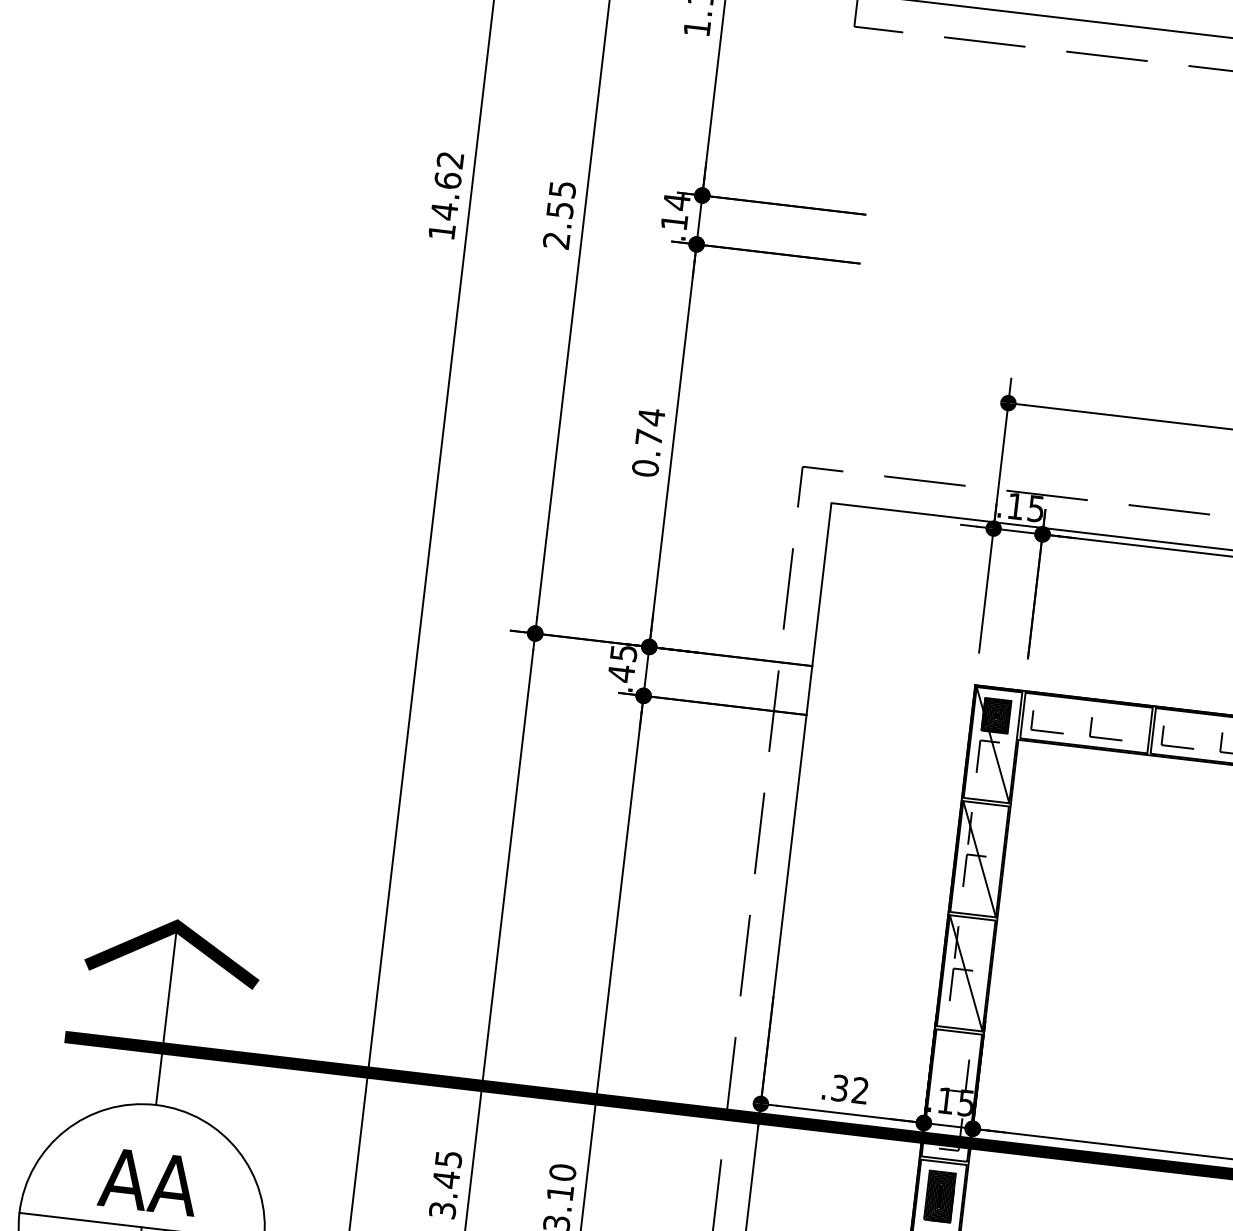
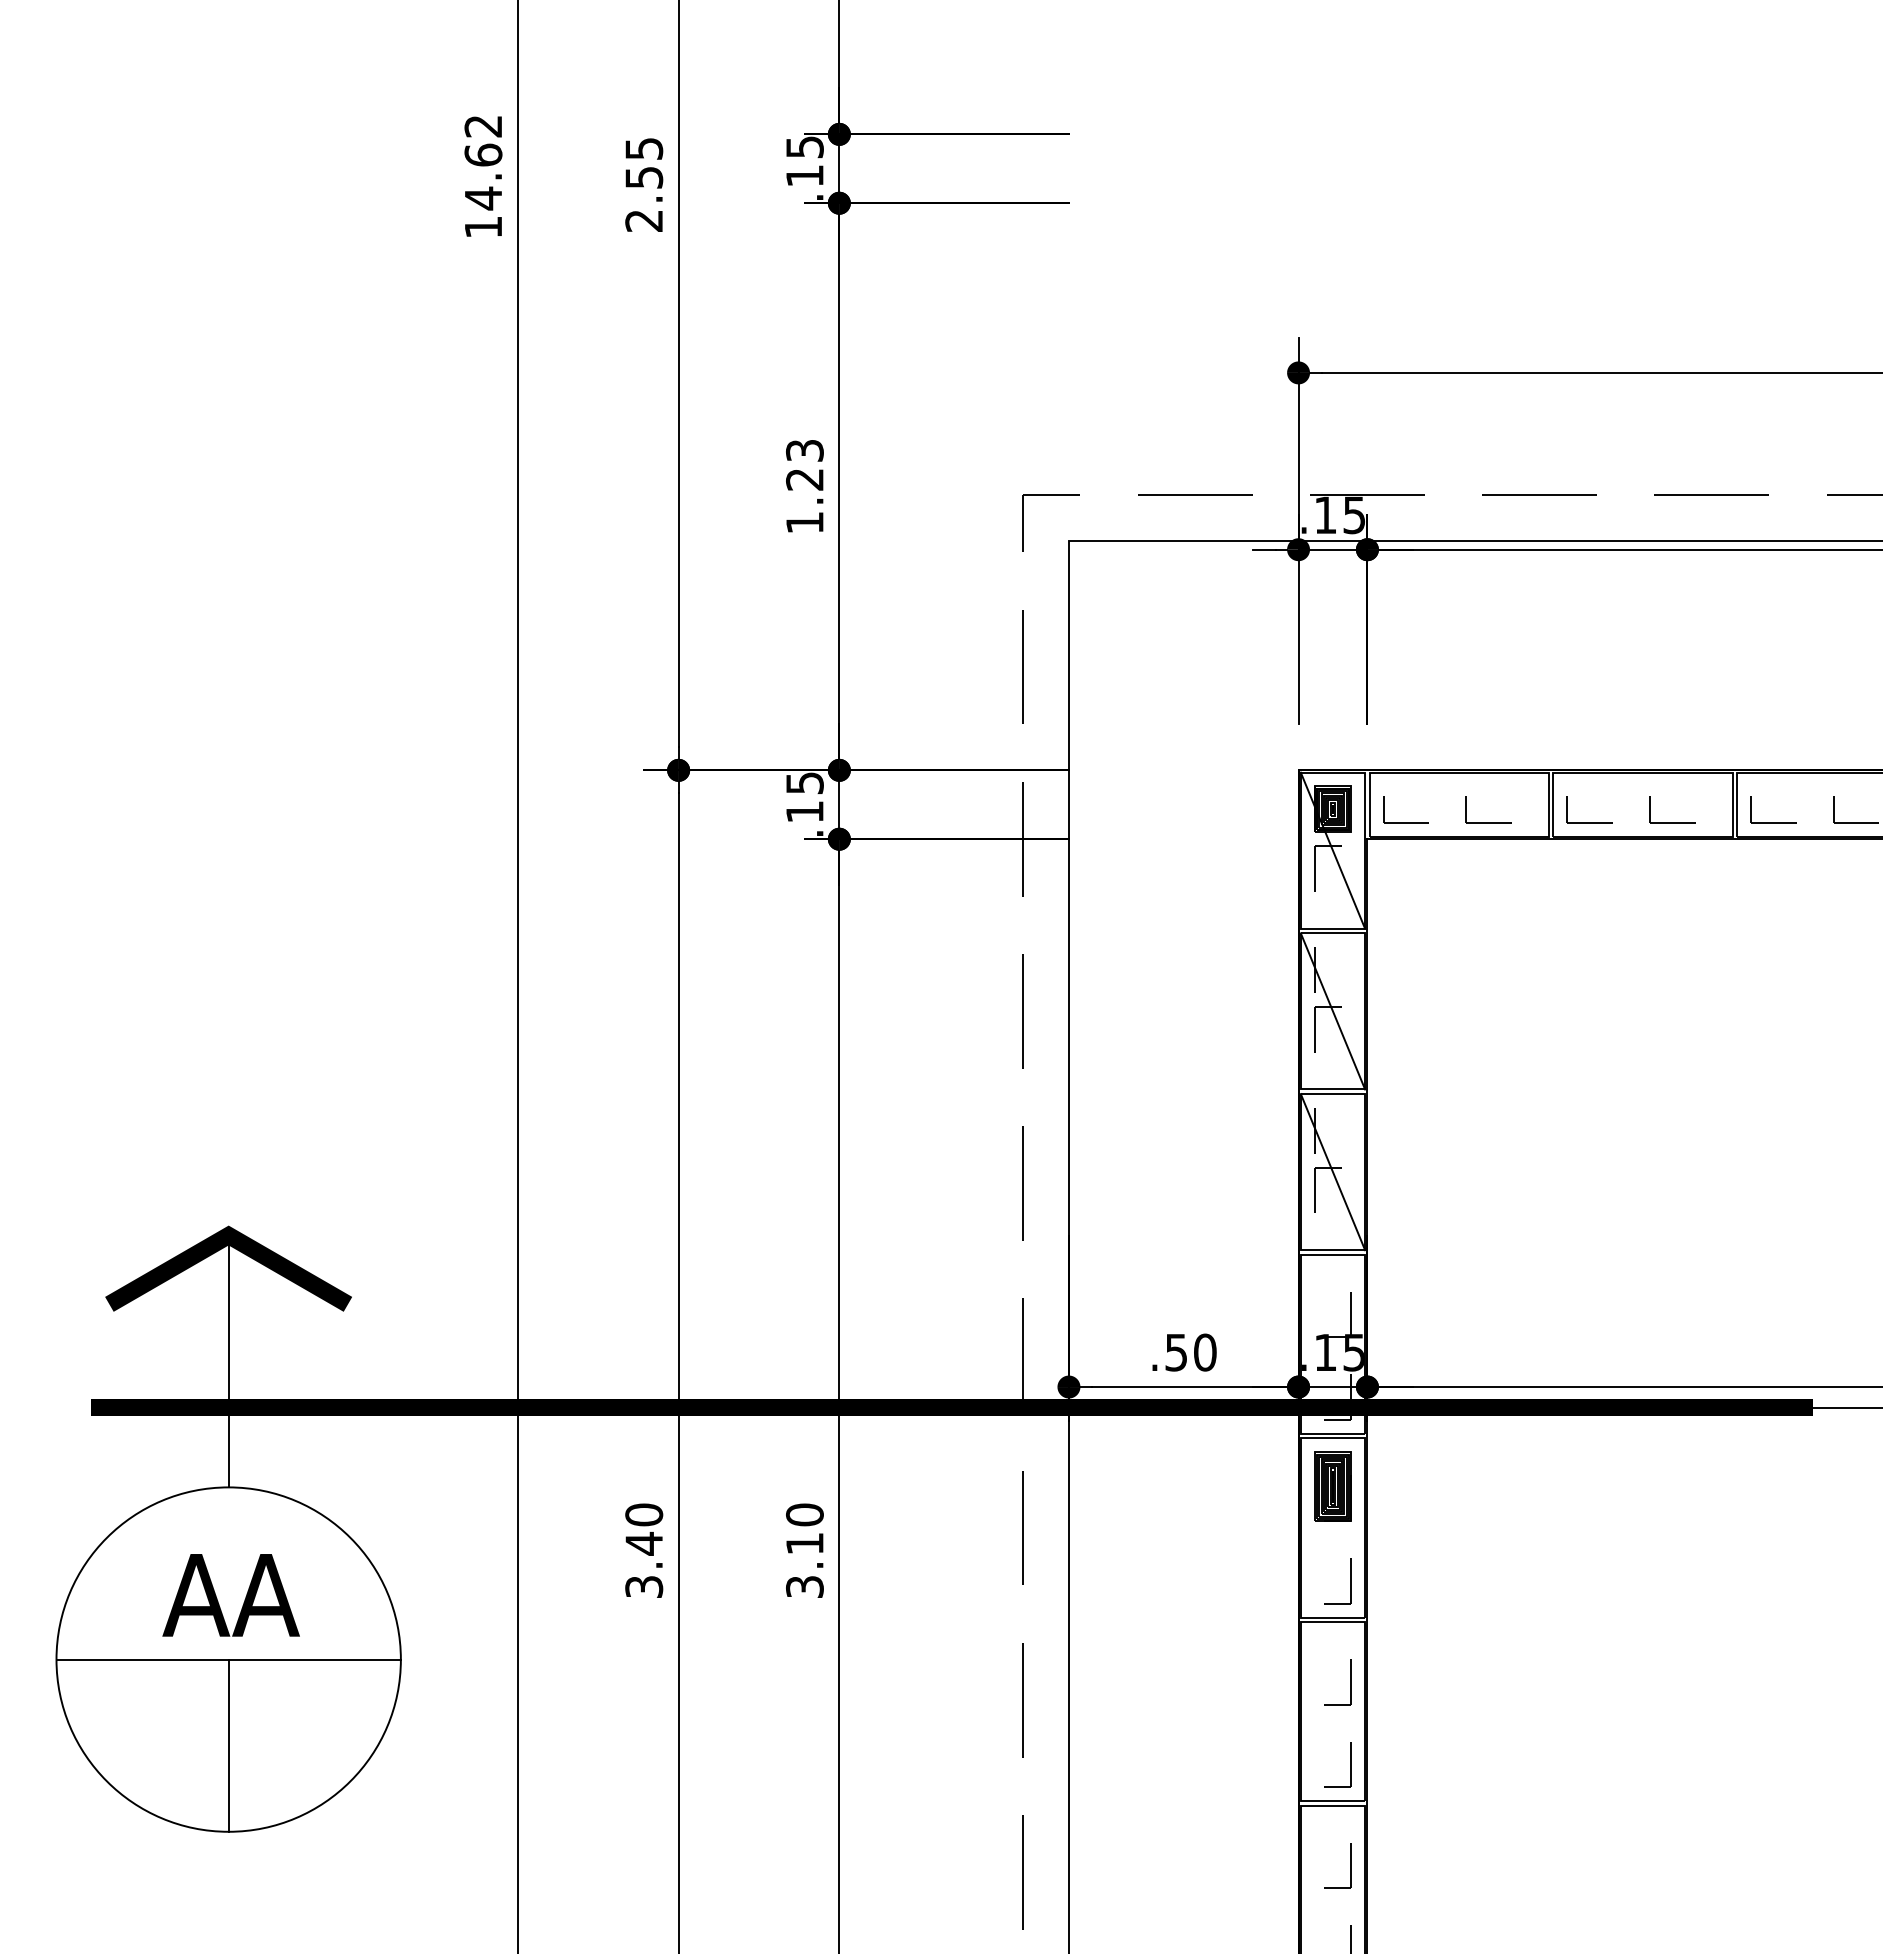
text: (676, 201) -> (804, 147), .14 -> .15
text: (648, 442) -> (804, 486), 0.74 -> 1.23
text: (621, 673) -> (804, 812), .45 -> .15
text: (850, 1089) -> (1191, 1352), .32 -> .50
text: (448, 1158) -> (644, 1514), 3.45 -> 3.40

